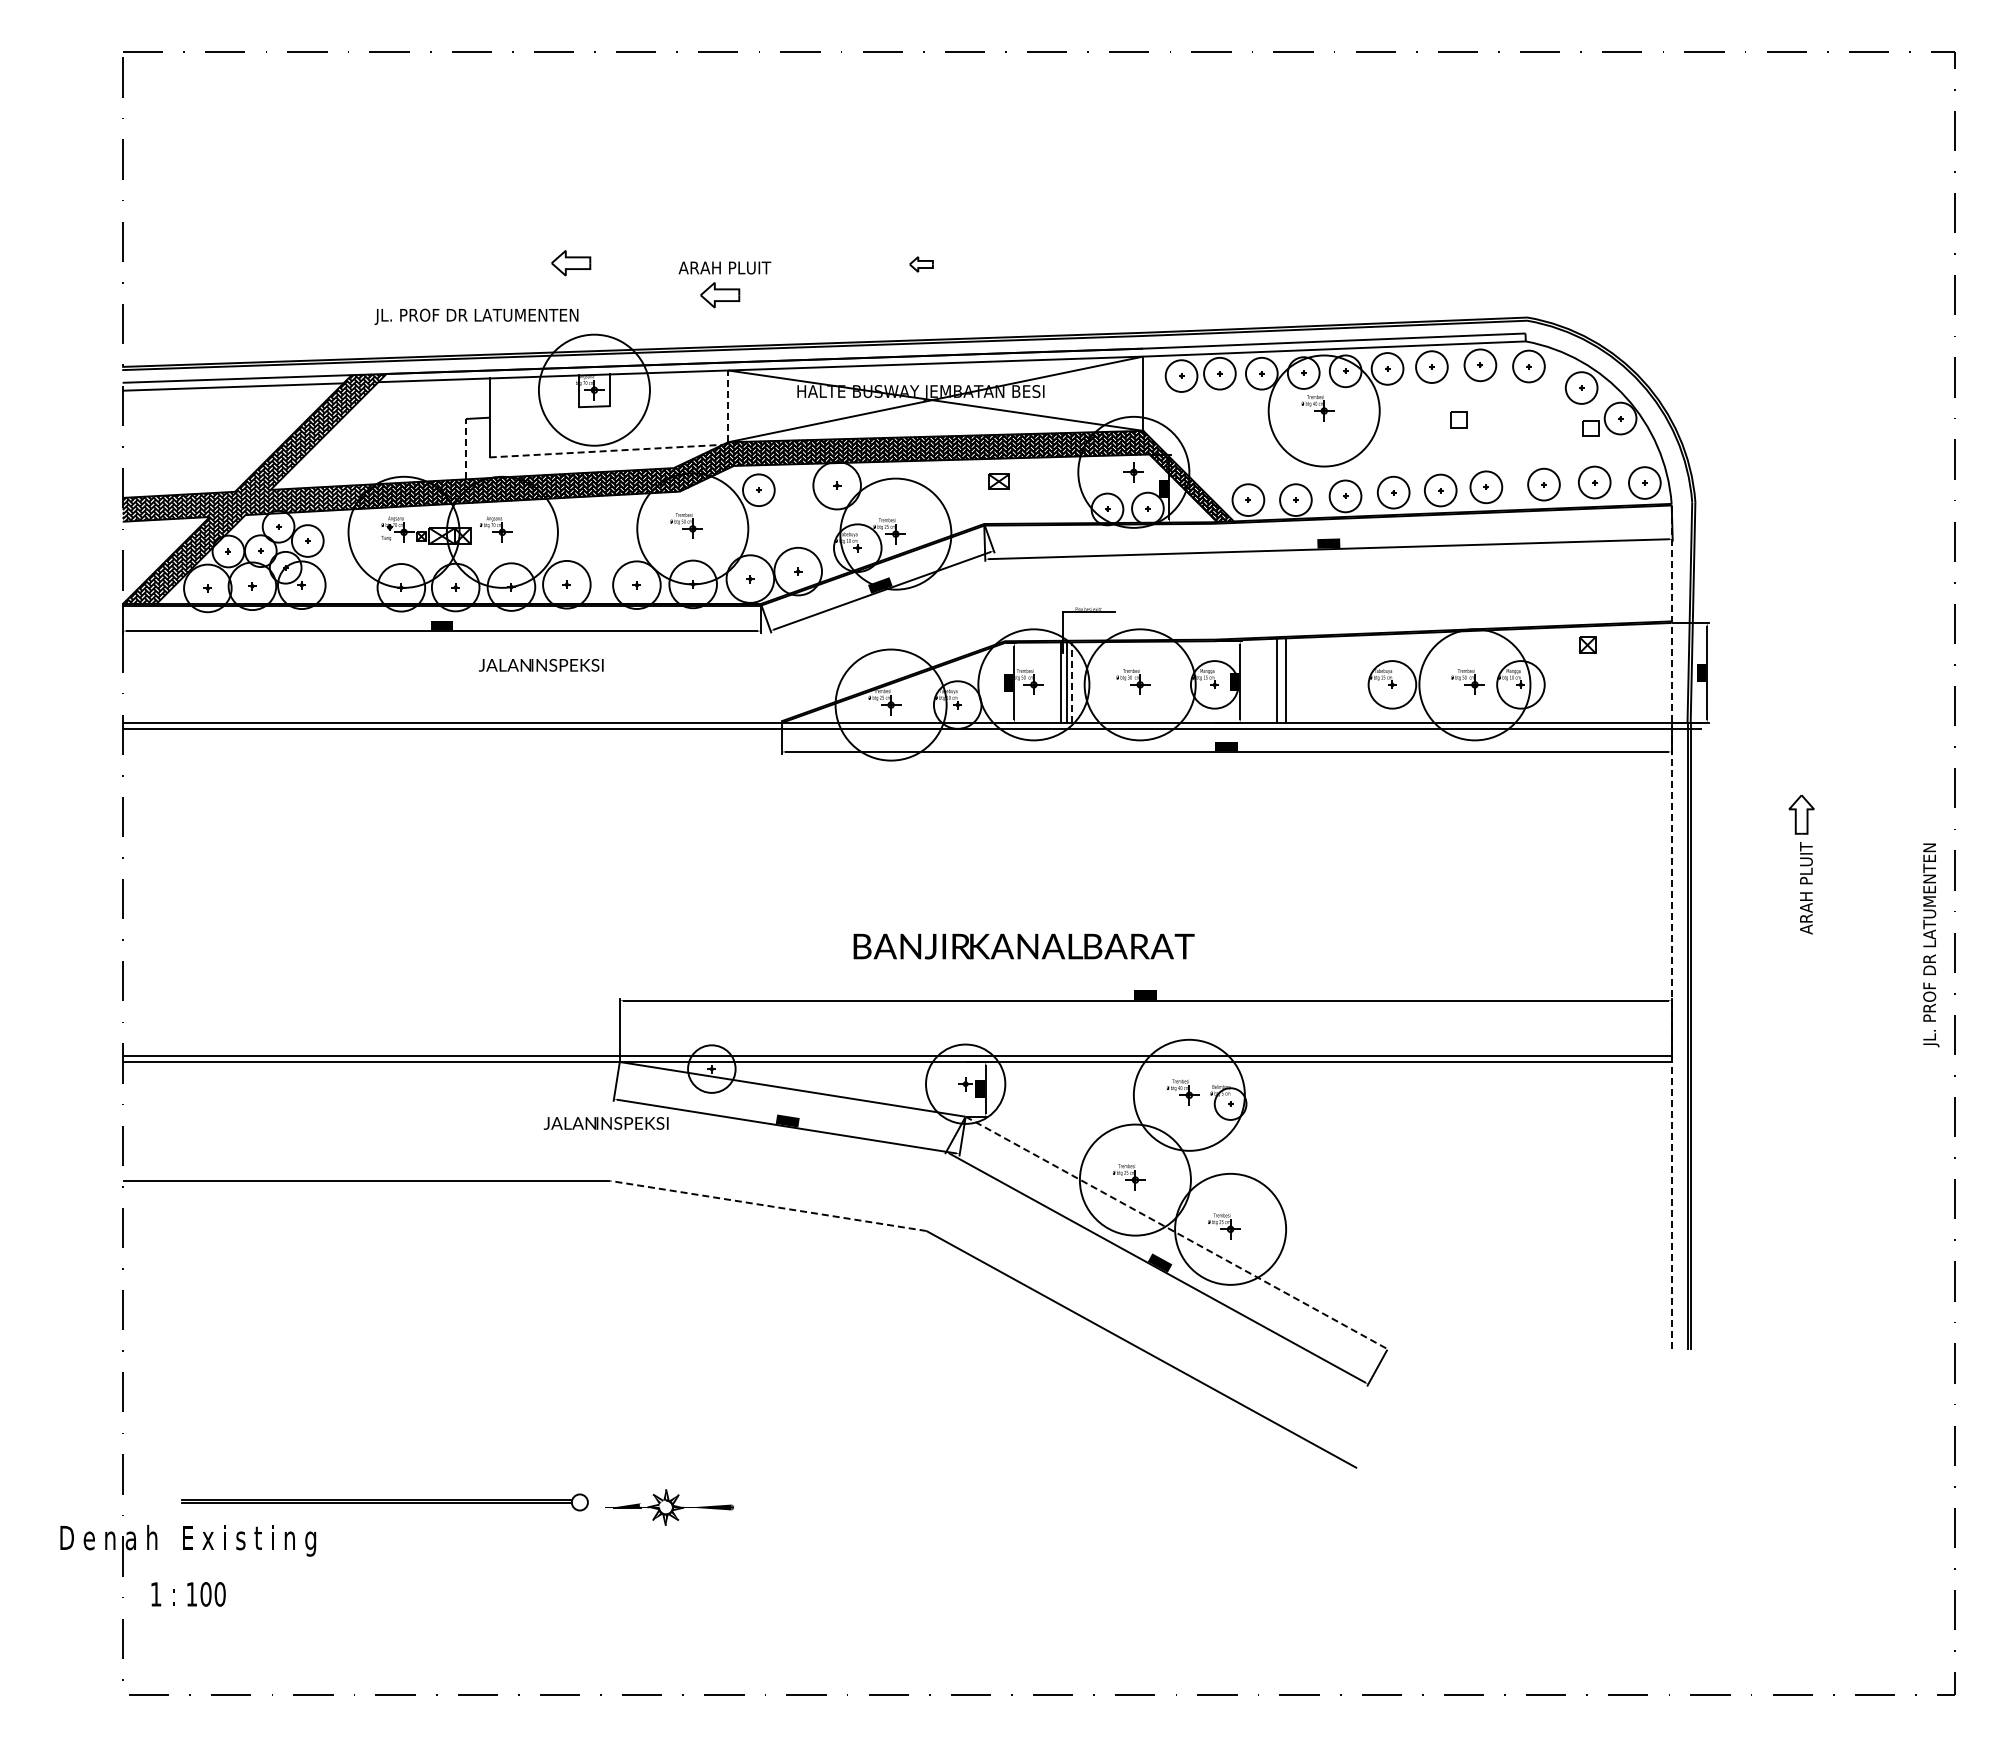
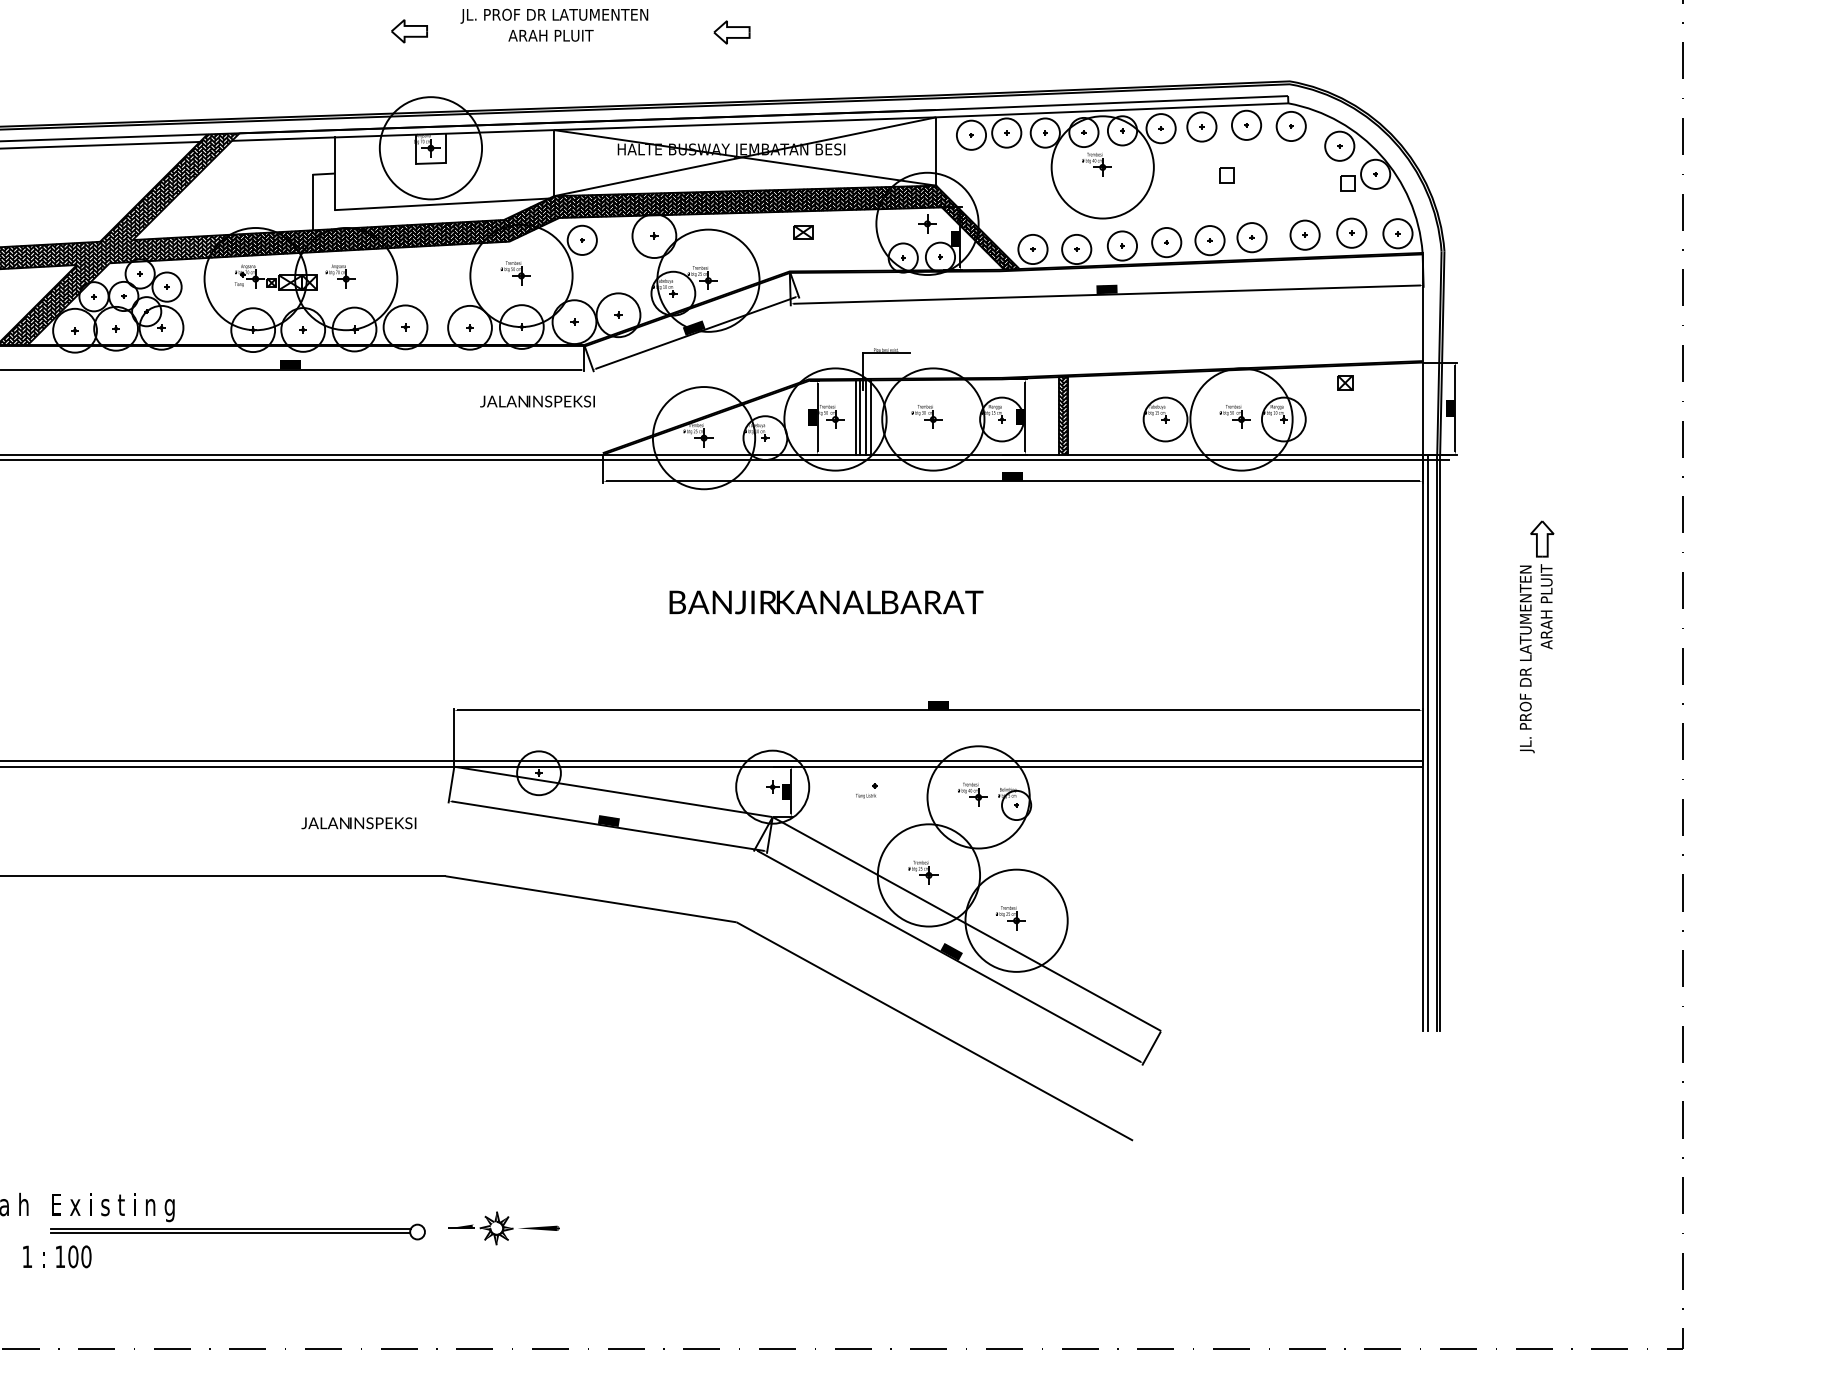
part: (921, 264) -> (732, 32), size x1.67
part: (720, 295) -> (546, 61), removed
text: (476, 316) -> (554, 15), moved
line: (728, 406) -> (554, 163), dashed -> solid
line: (465, 448) -> (312, 201), dashed -> solid
line: (606, 451) -> (442, 204), dashed -> solid
text: (540, 665) -> (536, 401), moved
hatch: (1281, 680) -> (1063, 415), added
line: (1056, 682) -> (856, 417), added
line: (1071, 682) -> (870, 417), dashed -> solid
line: (1671, 926) -> (1422, 641), dashed -> solid
text: (1931, 945) -> (1527, 659), moved
text: (1023, 946) -> (825, 602), moved
line: (1678, 1035) -> (1428, 742), added
part: (1067, 1088) -> (866, 791), added
text: (605, 1123) -> (358, 823), moved
line: (768, 1206) -> (591, 899), dashed -> solid
line: (1176, 1232) -> (966, 923), dashed -> solid
part: (384, 1502) -> (237, 1232), moved
part: (669, 1507) -> (500, 1228), moved

